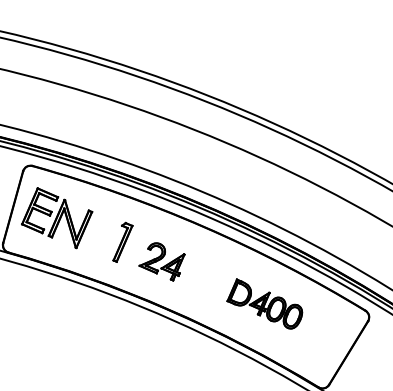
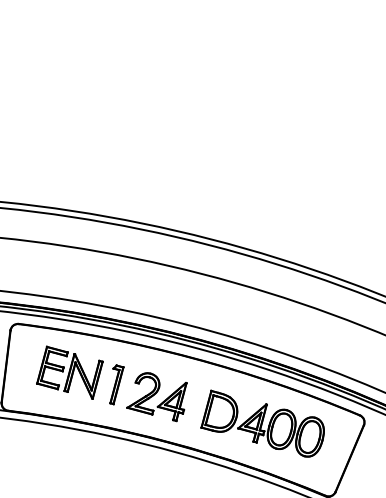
part: (56, 217) -> (69, 372), moved
part: (161, 261) -> (156, 397), size x1.43
part: (265, 304) -> (262, 423), size x1.67

